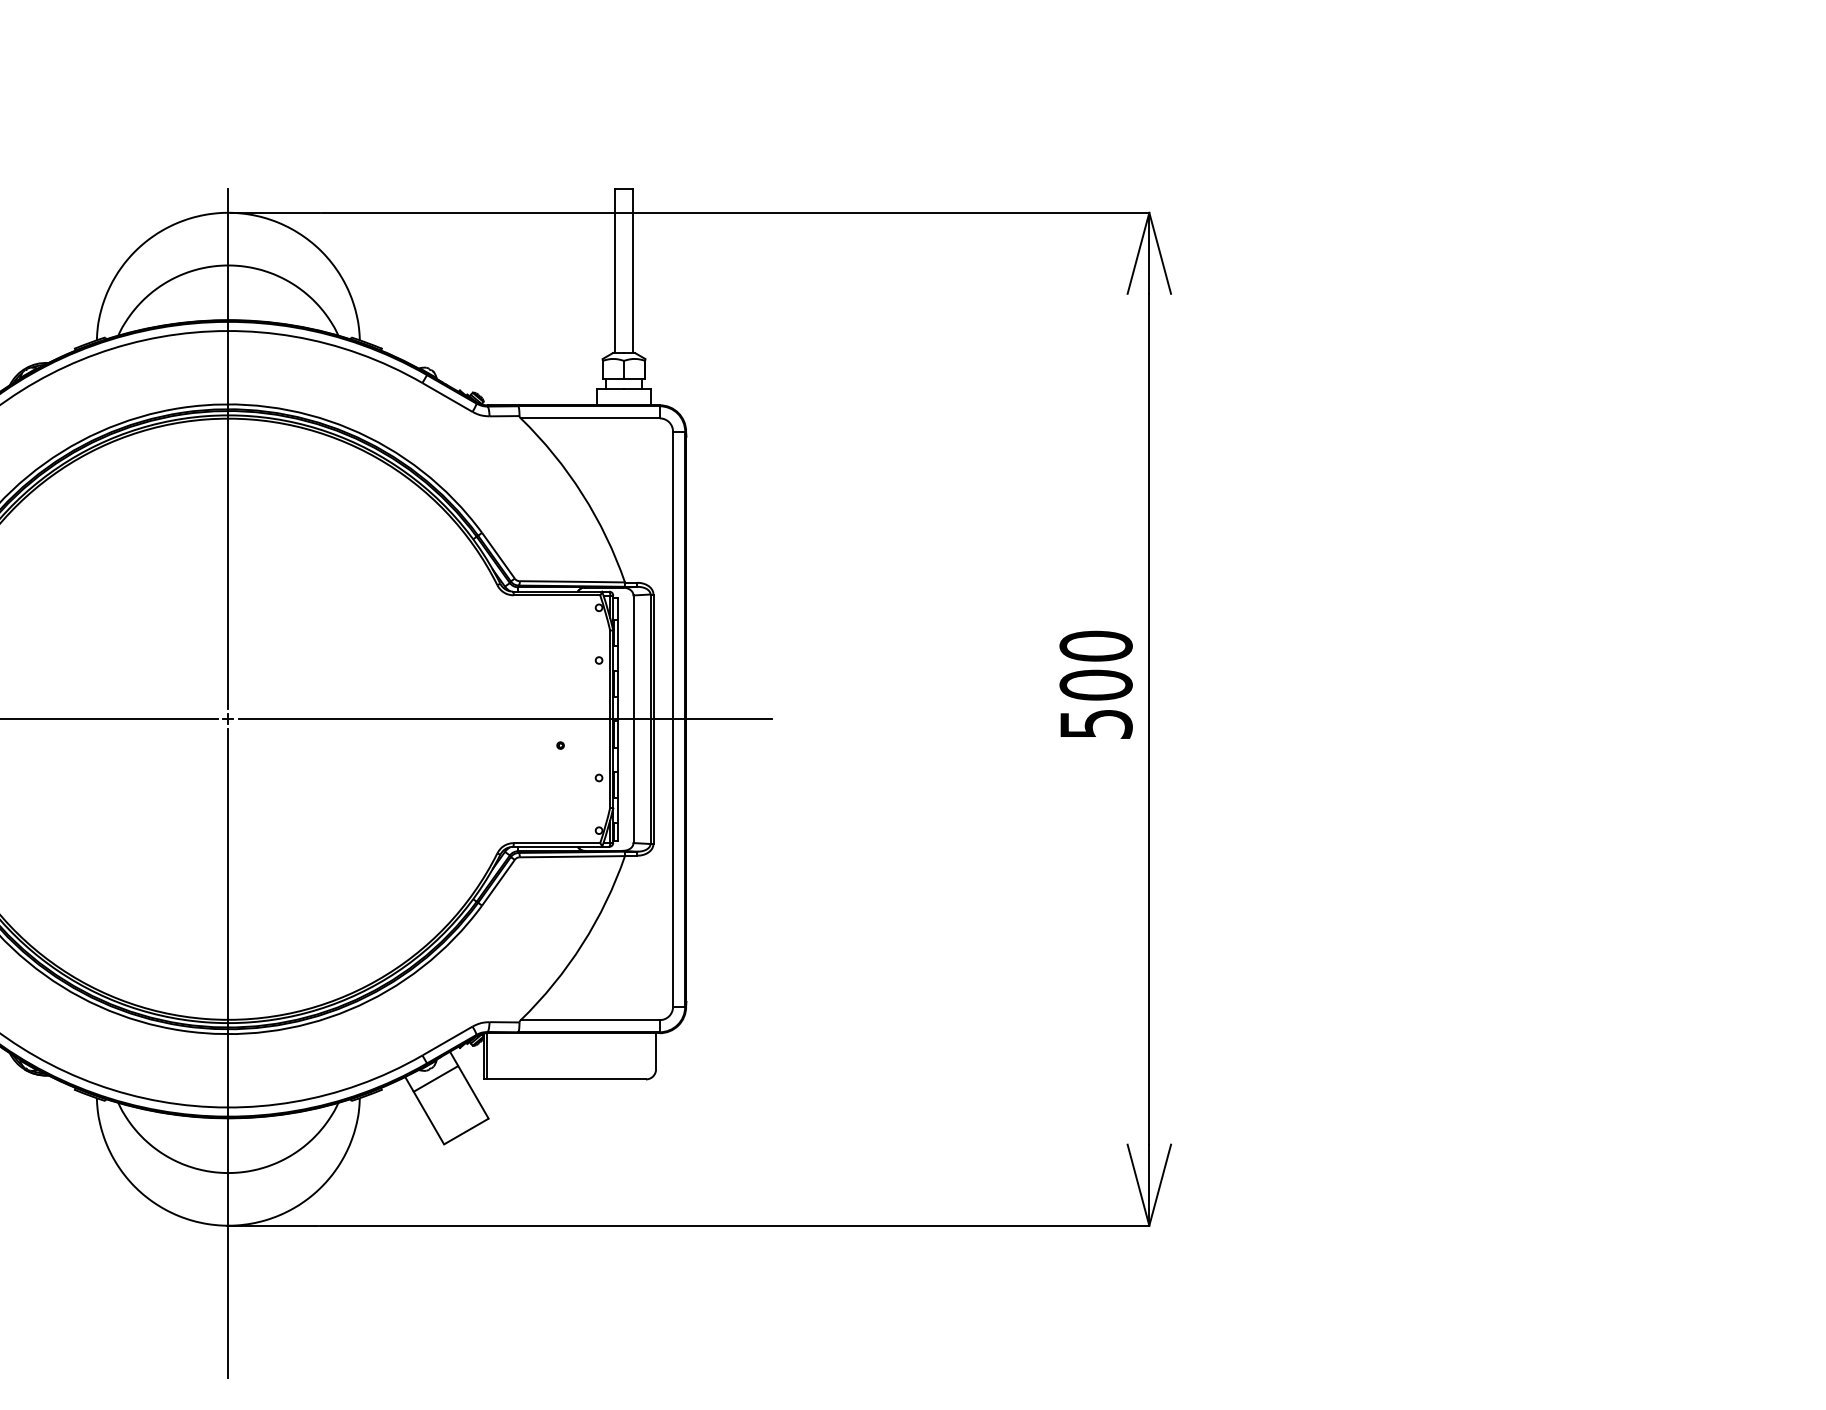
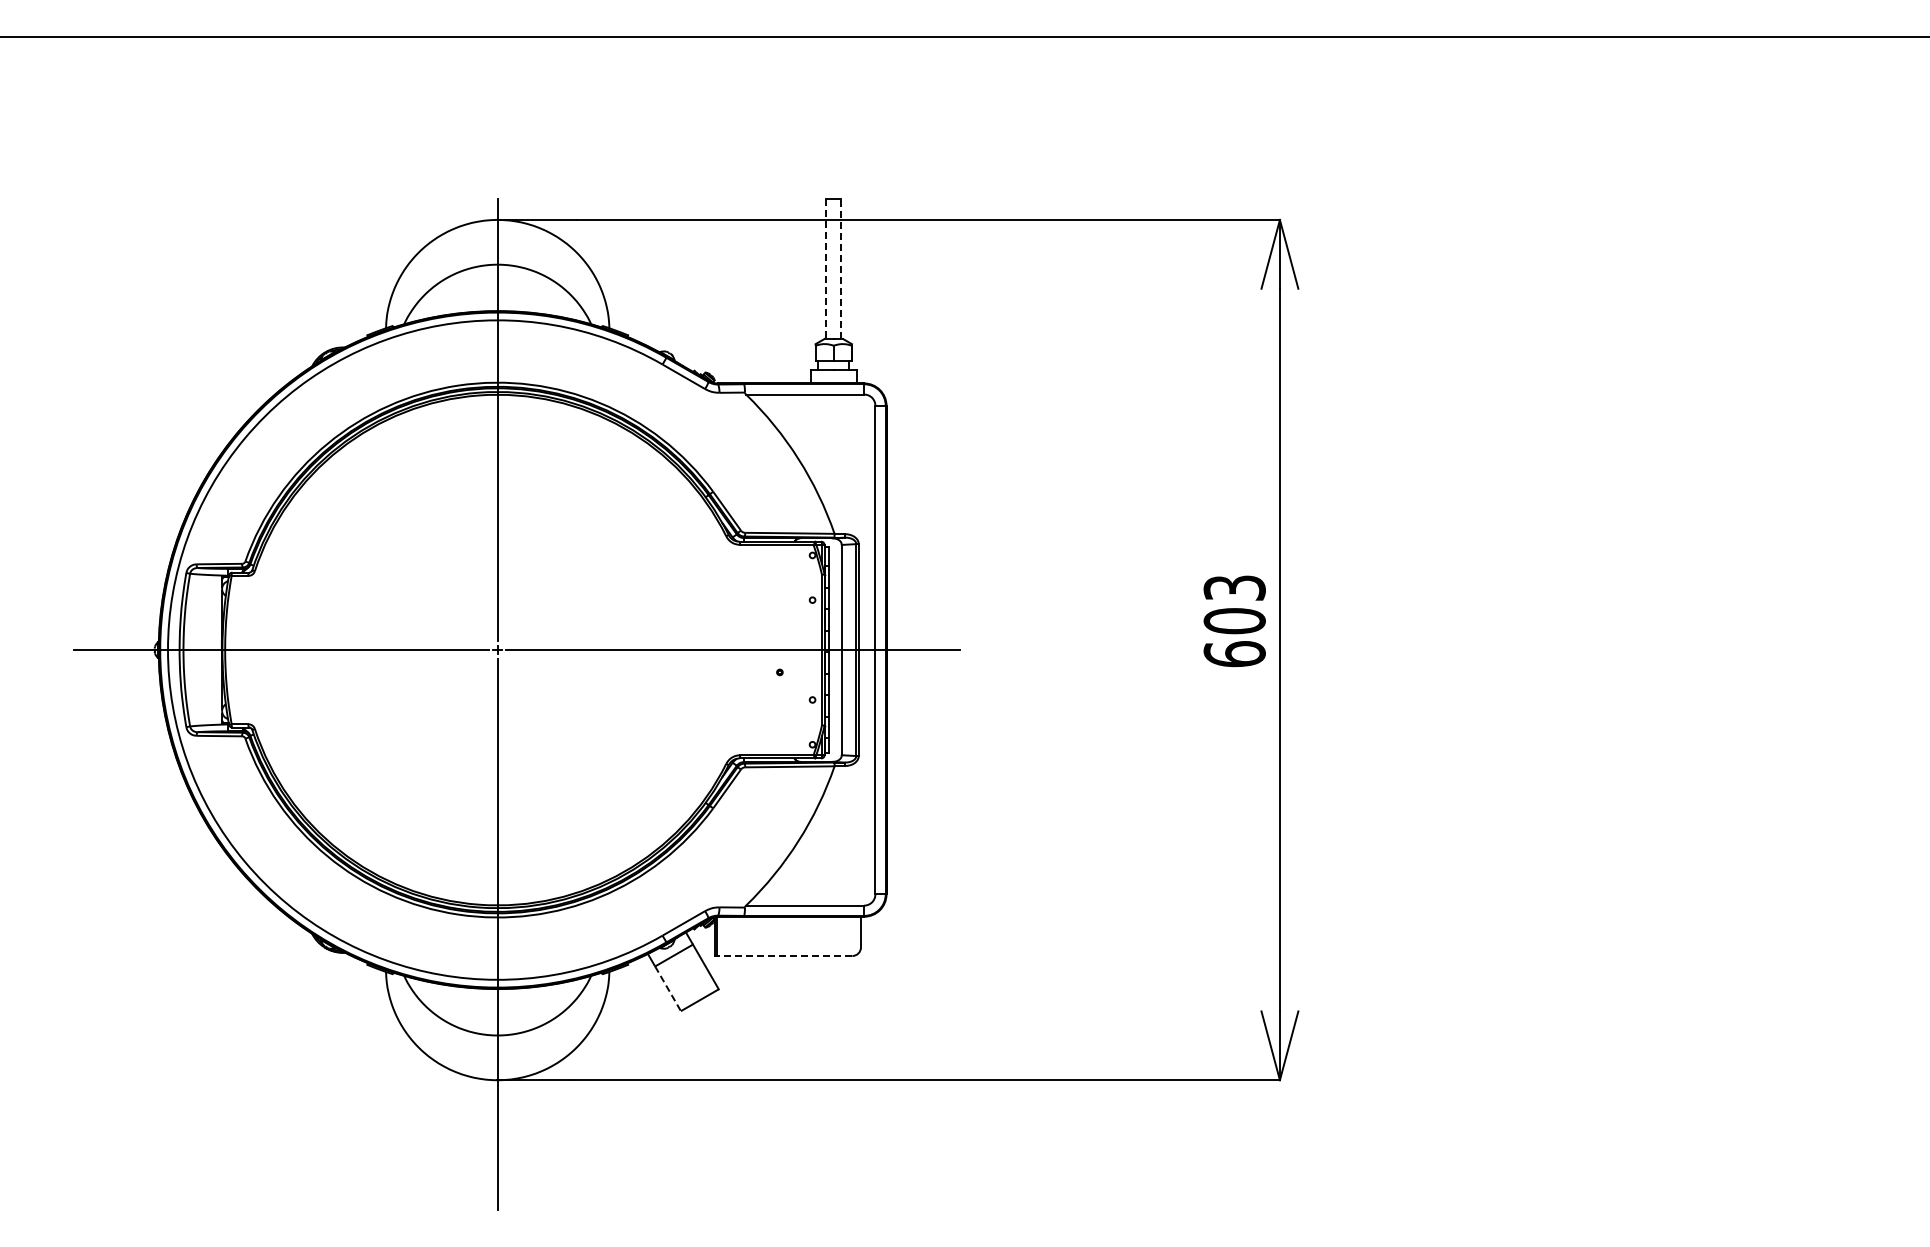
line: (615, 271) -> (826, 269), solid -> dashed
line: (633, 271) -> (841, 269), solid -> dashed
text: (1095, 685) -> (1234, 621), 500 -> 603
line: (566, 1080) -> (784, 956), solid -> dashed
line: (429, 1117) -> (668, 988), solid -> dashed

